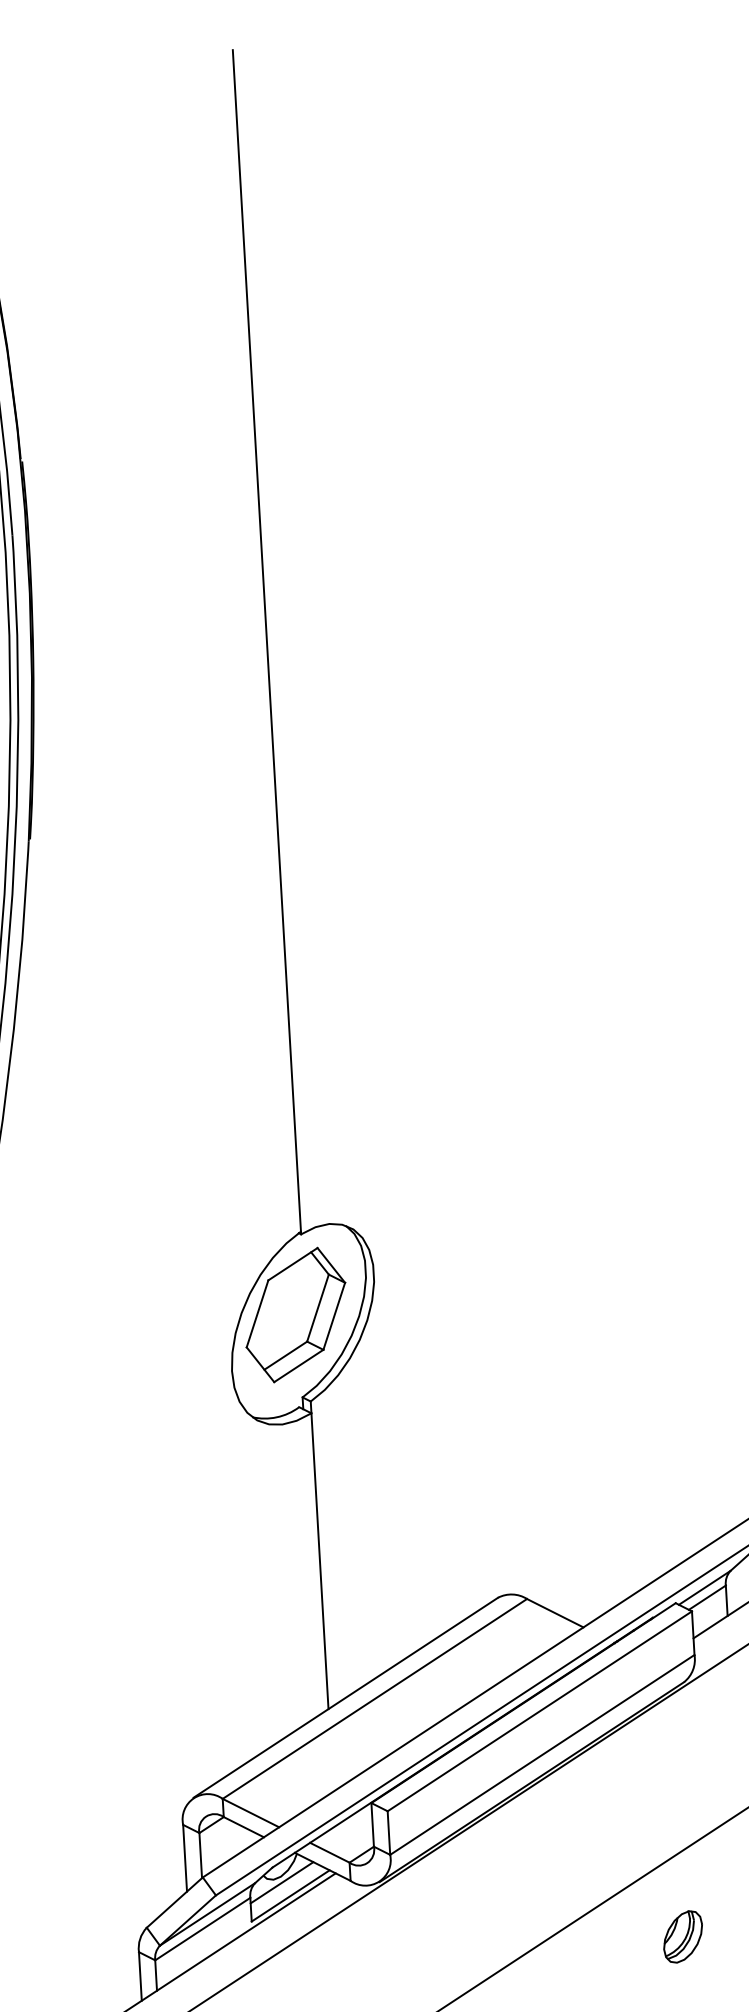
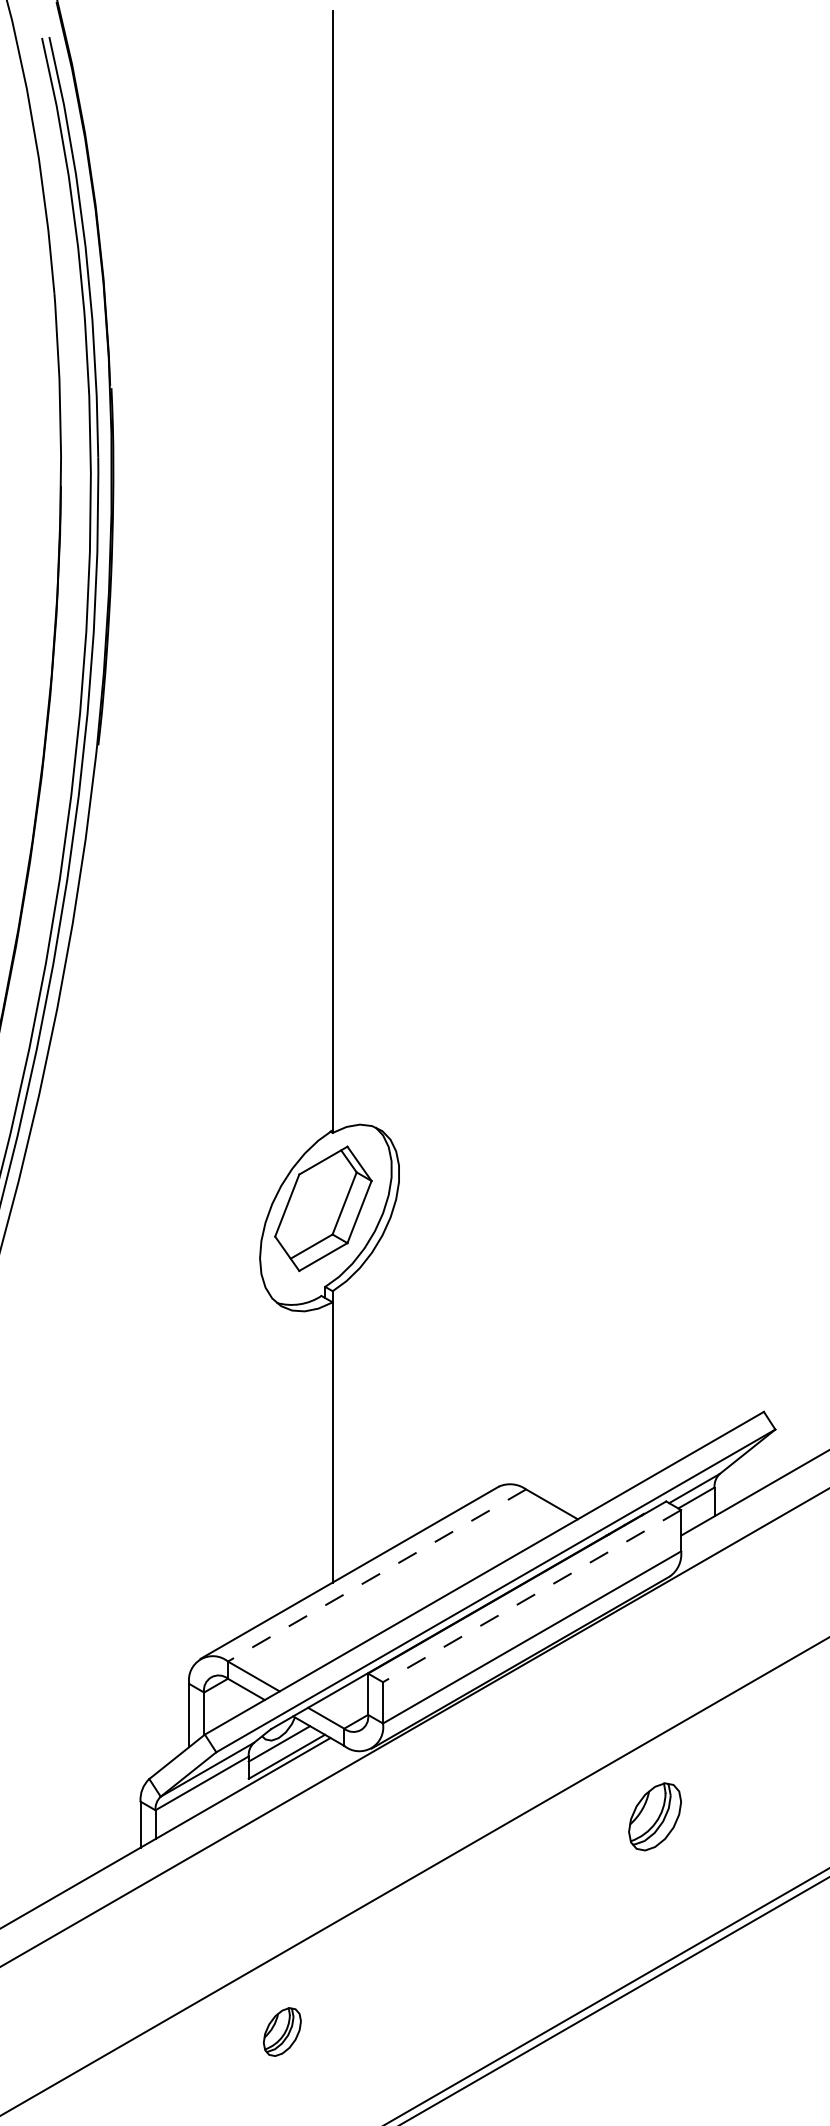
line: (374, 1699) -> (376, 1575), solid -> dashed
line: (539, 1711) -> (531, 1596), solid -> dashed
part: (682, 1936) -> (654, 1816), size x1.4

